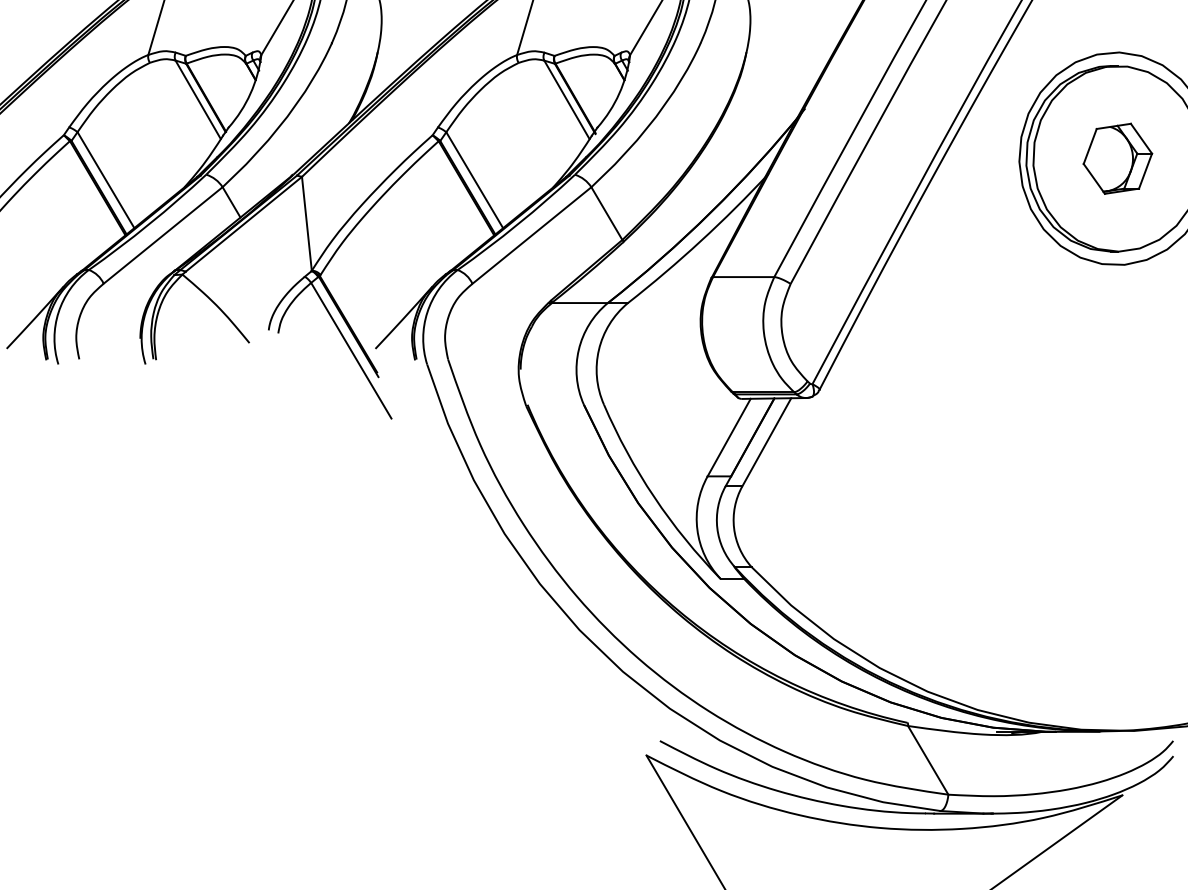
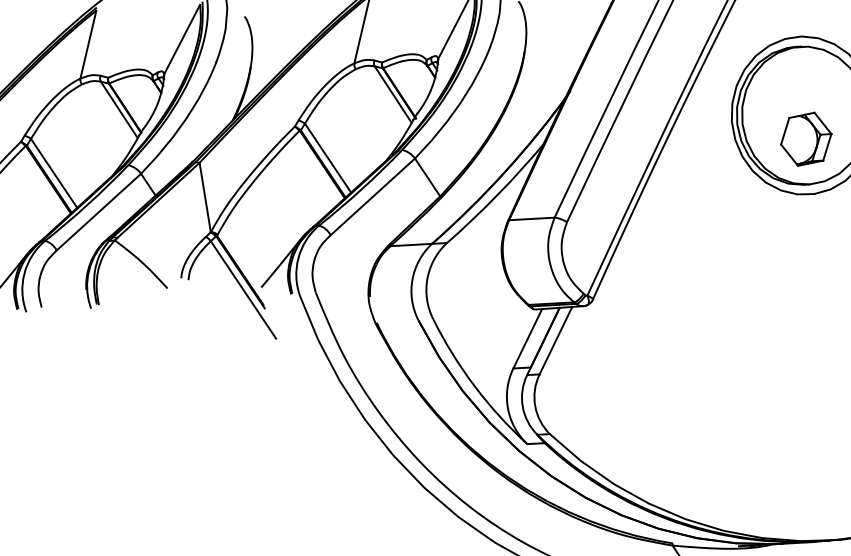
part: (1117, 158) -> (805, 139), moved

